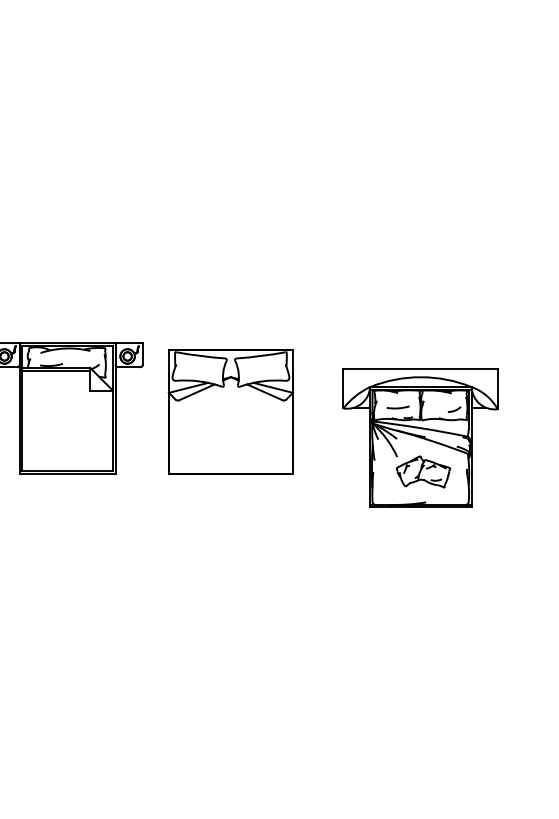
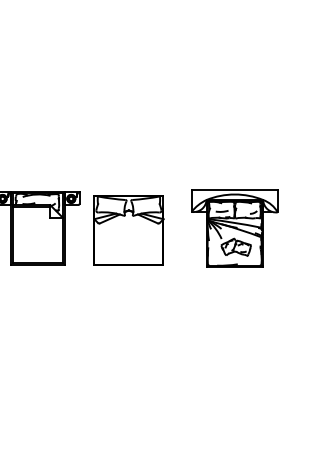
part: (420, 438) -> (234, 228), moved

